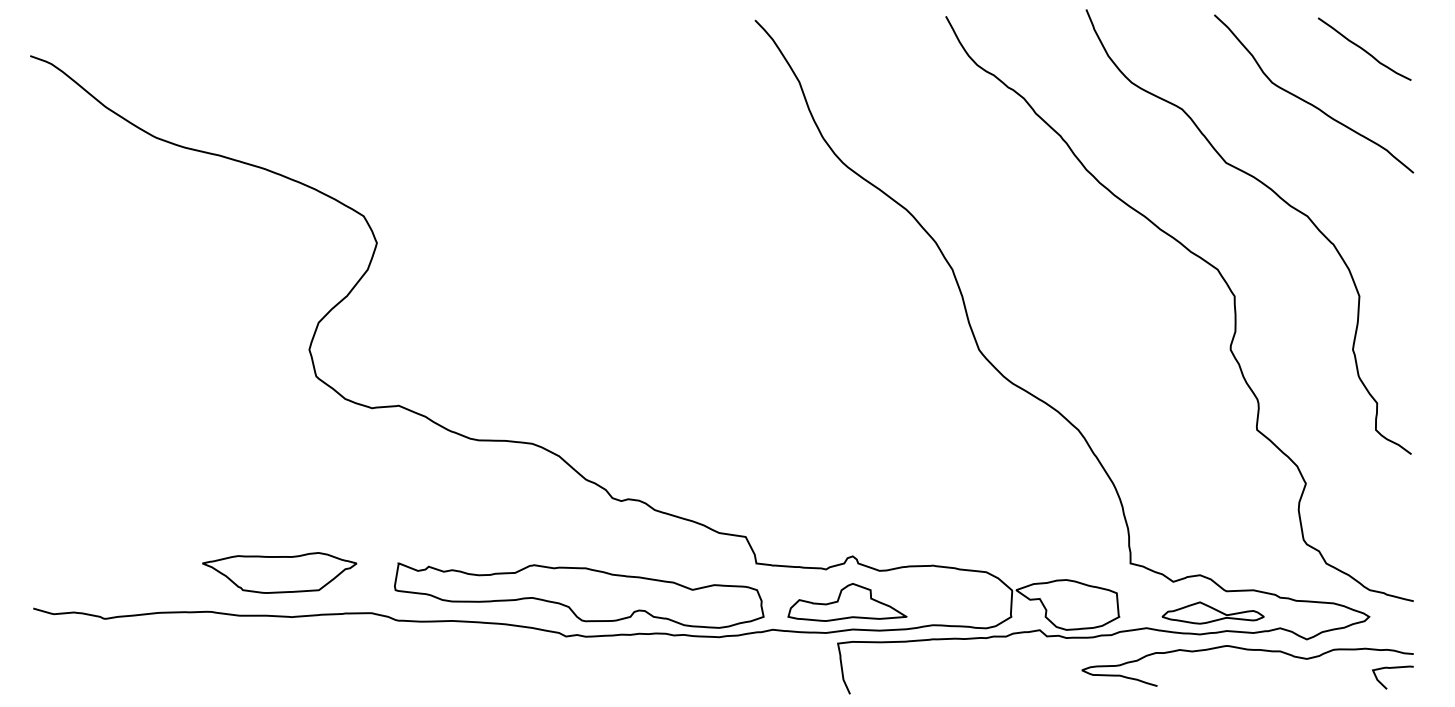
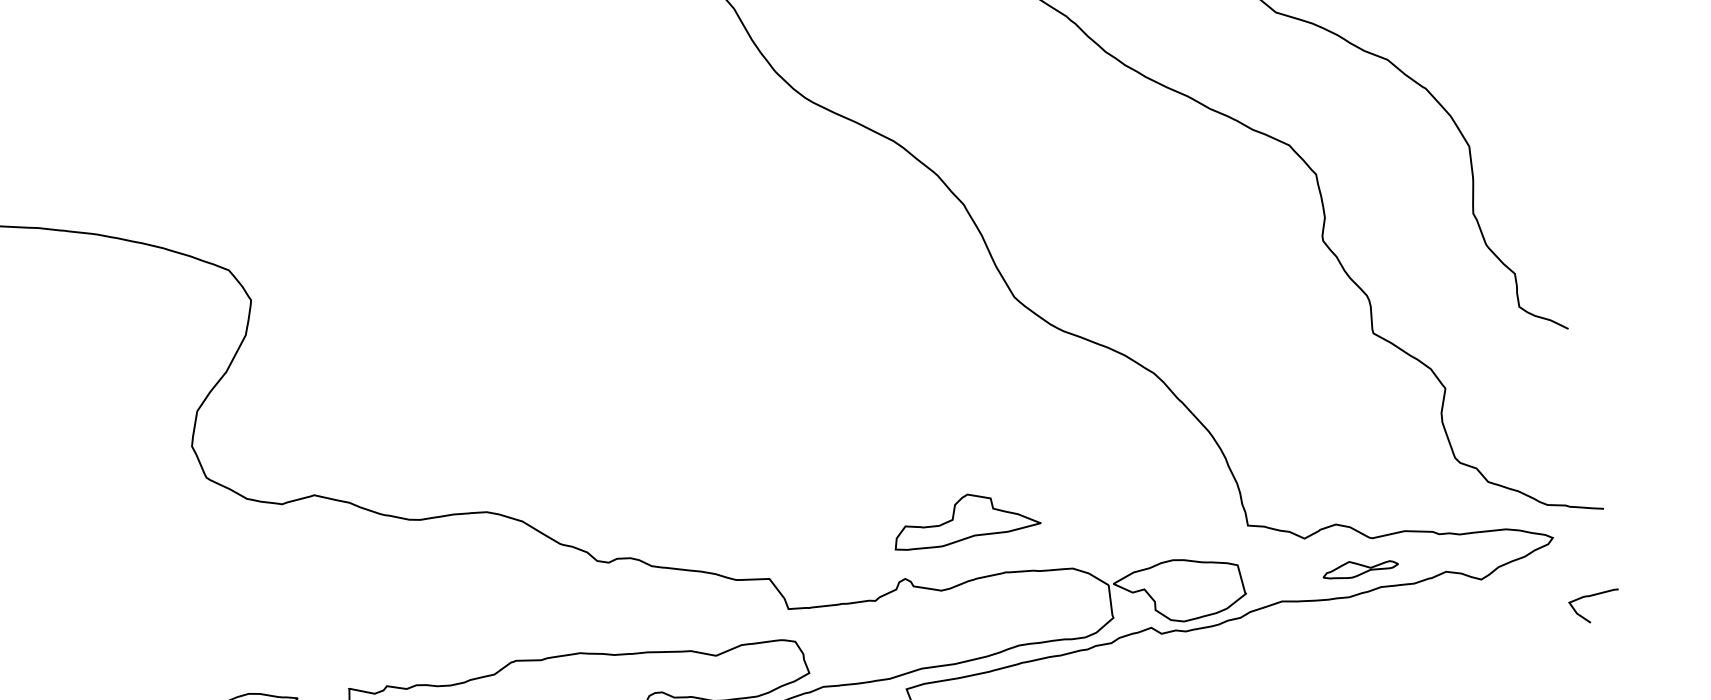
part: (847, 602) -> (965, 518), moved
part: (1212, 612) -> (1359, 567), size x0.6
curve: (1247, 650) -> (1410, 606), removed

